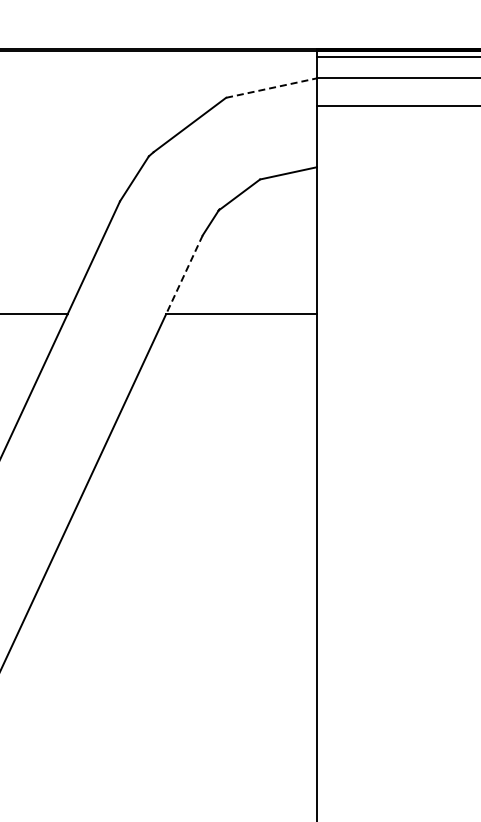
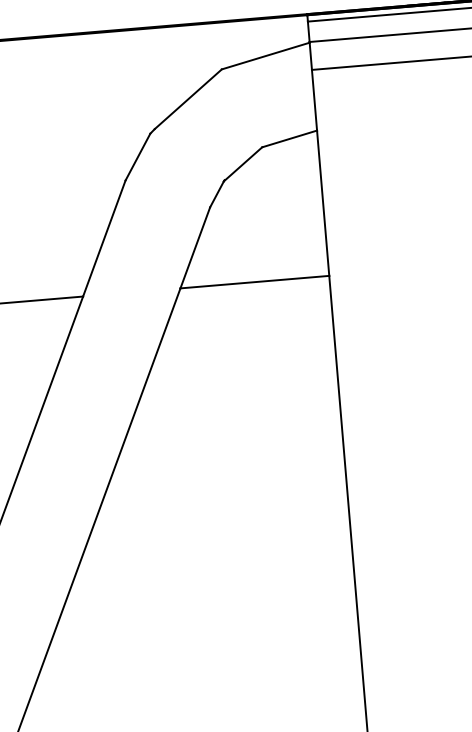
line: (271, 88) -> (265, 56), dashed -> solid
line: (184, 274) -> (195, 247), dashed -> solid

